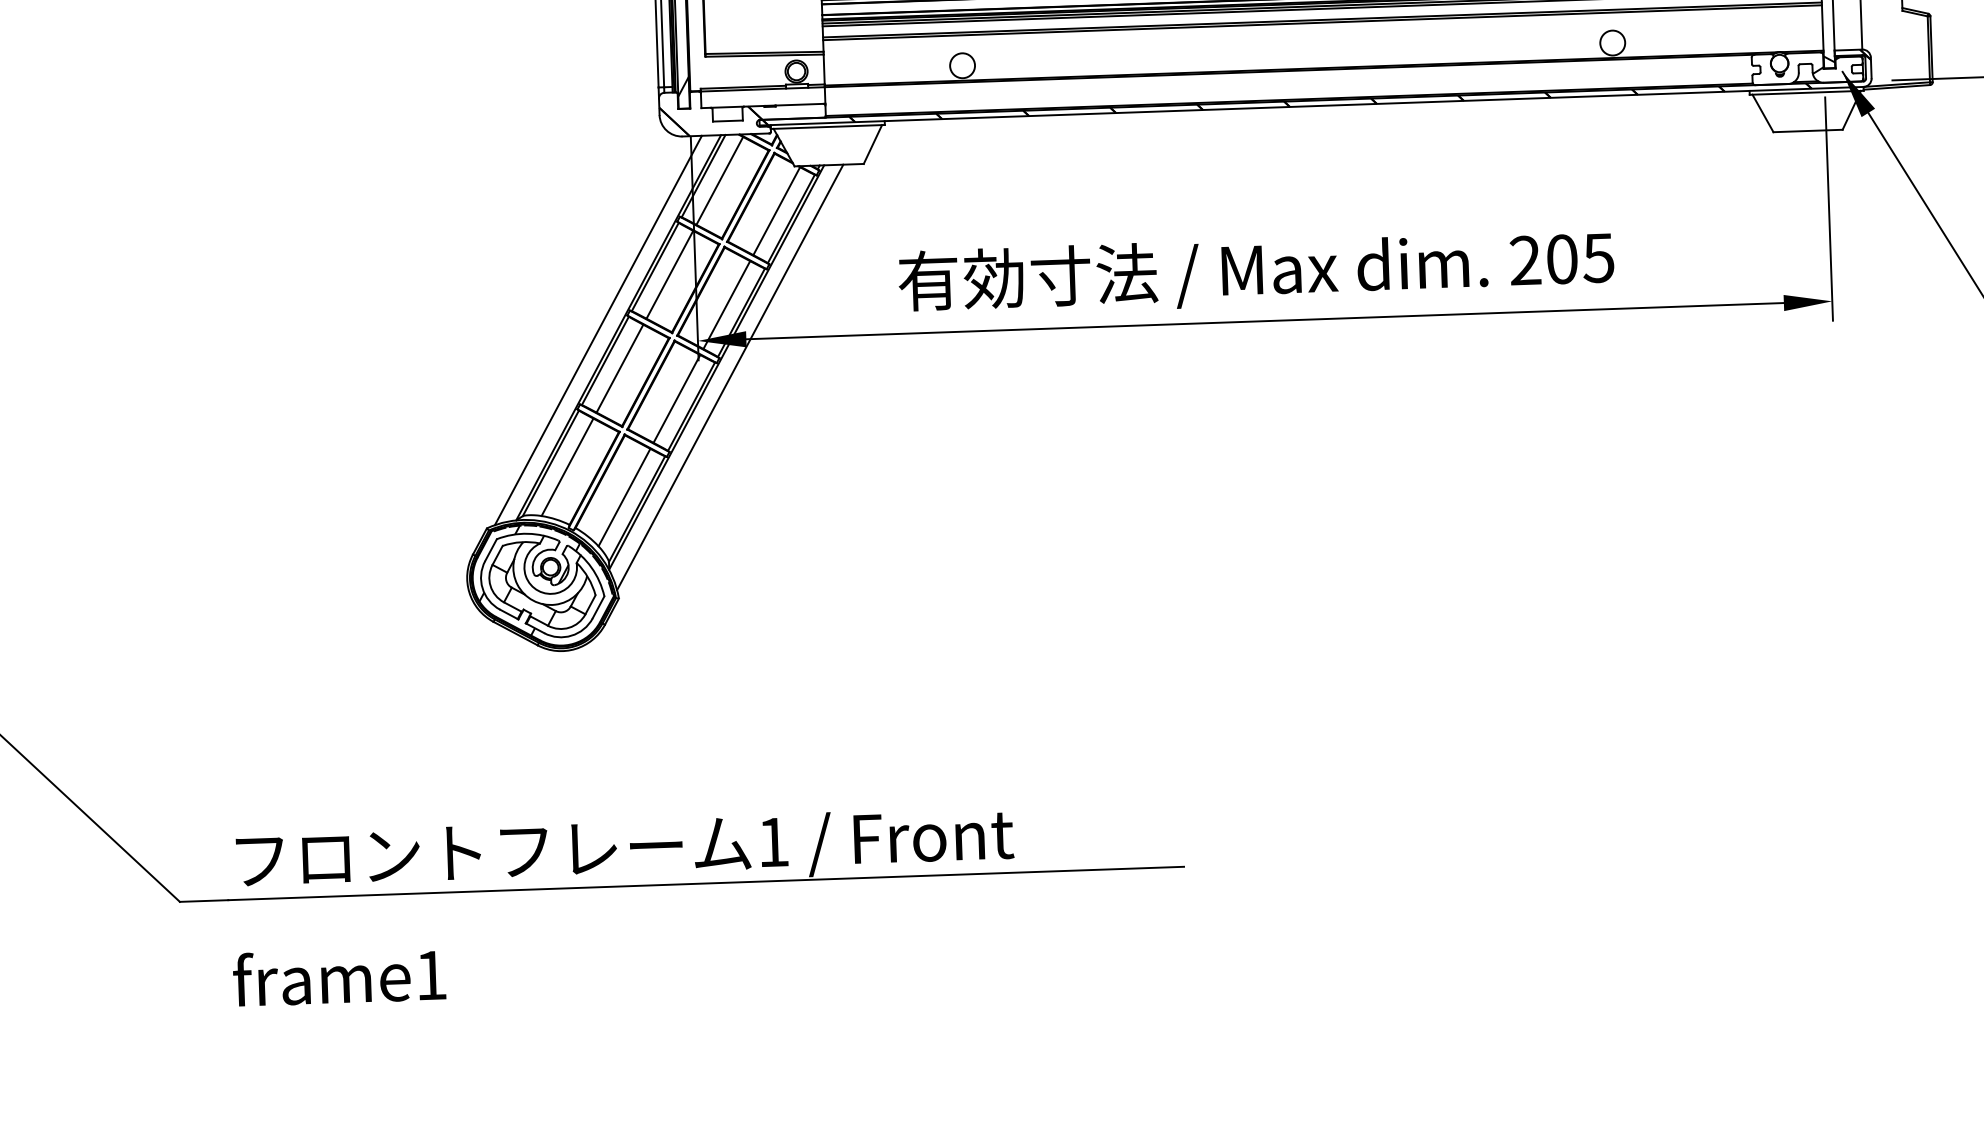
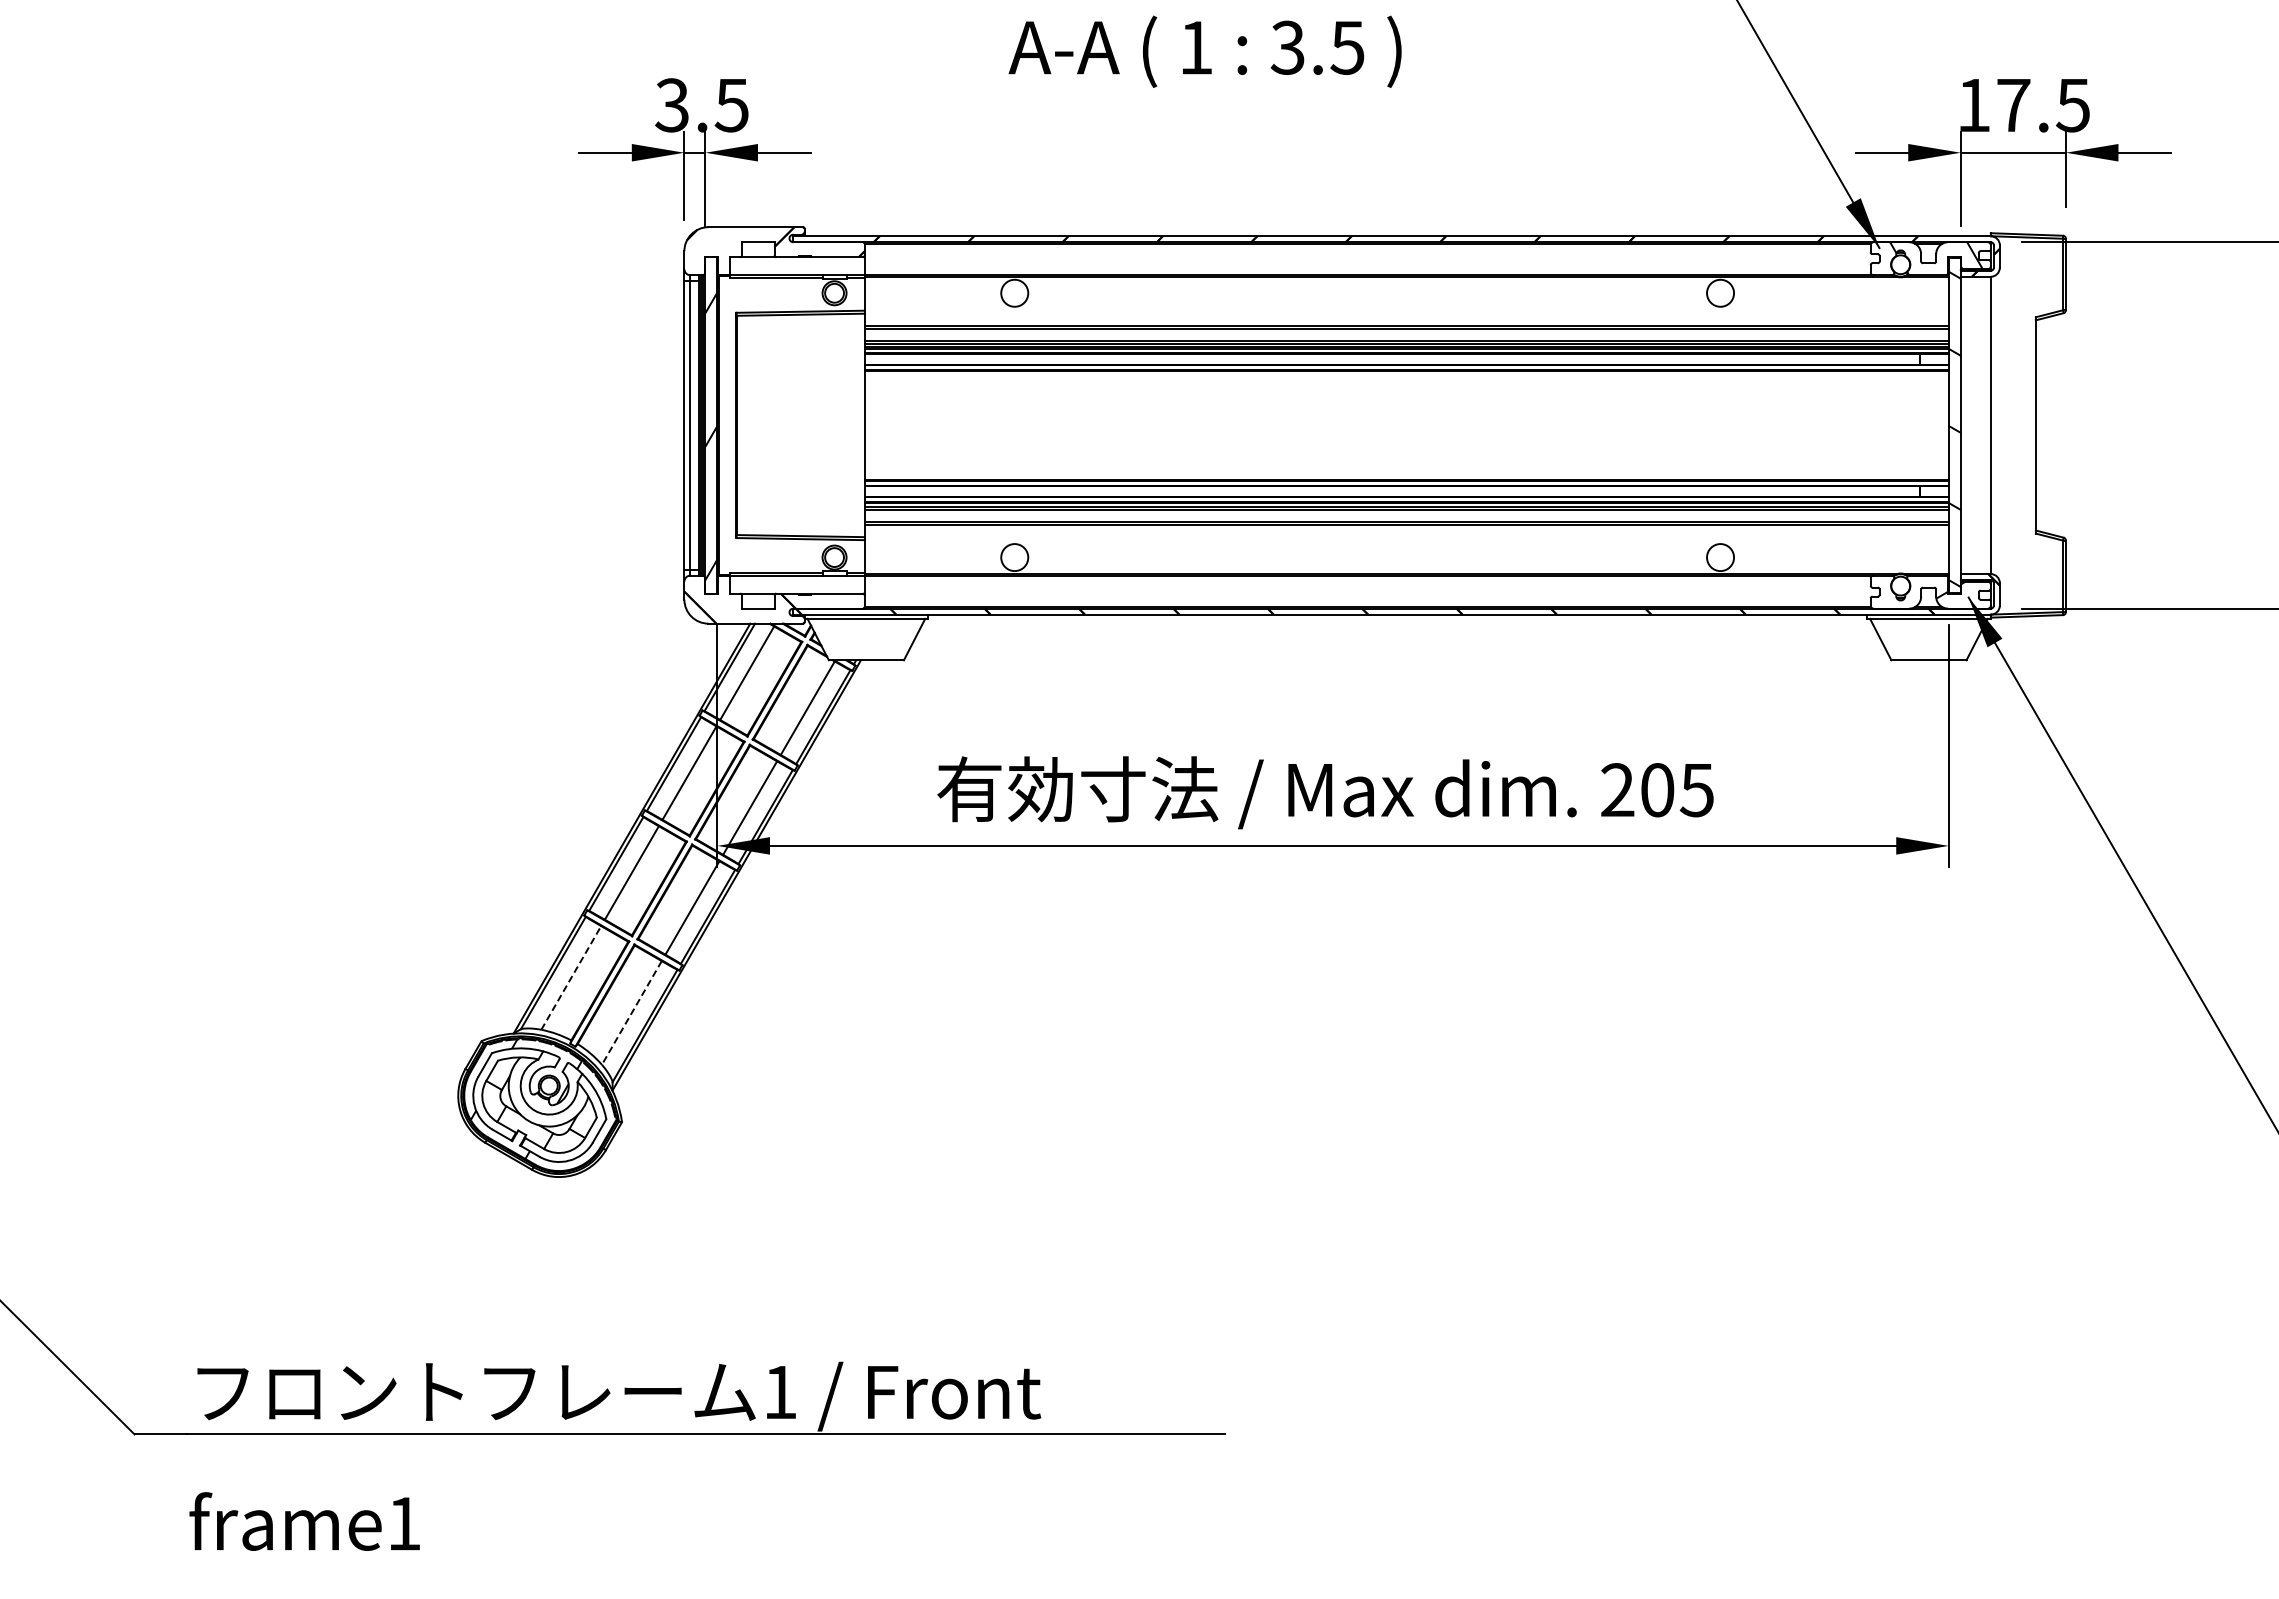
line: (598, 330) -> (609, 830), removed
line: (729, 377) -> (750, 886), removed
line: (567, 466) -> (571, 977), solid -> dashed
line: (624, 497) -> (631, 1012), solid -> dashed

